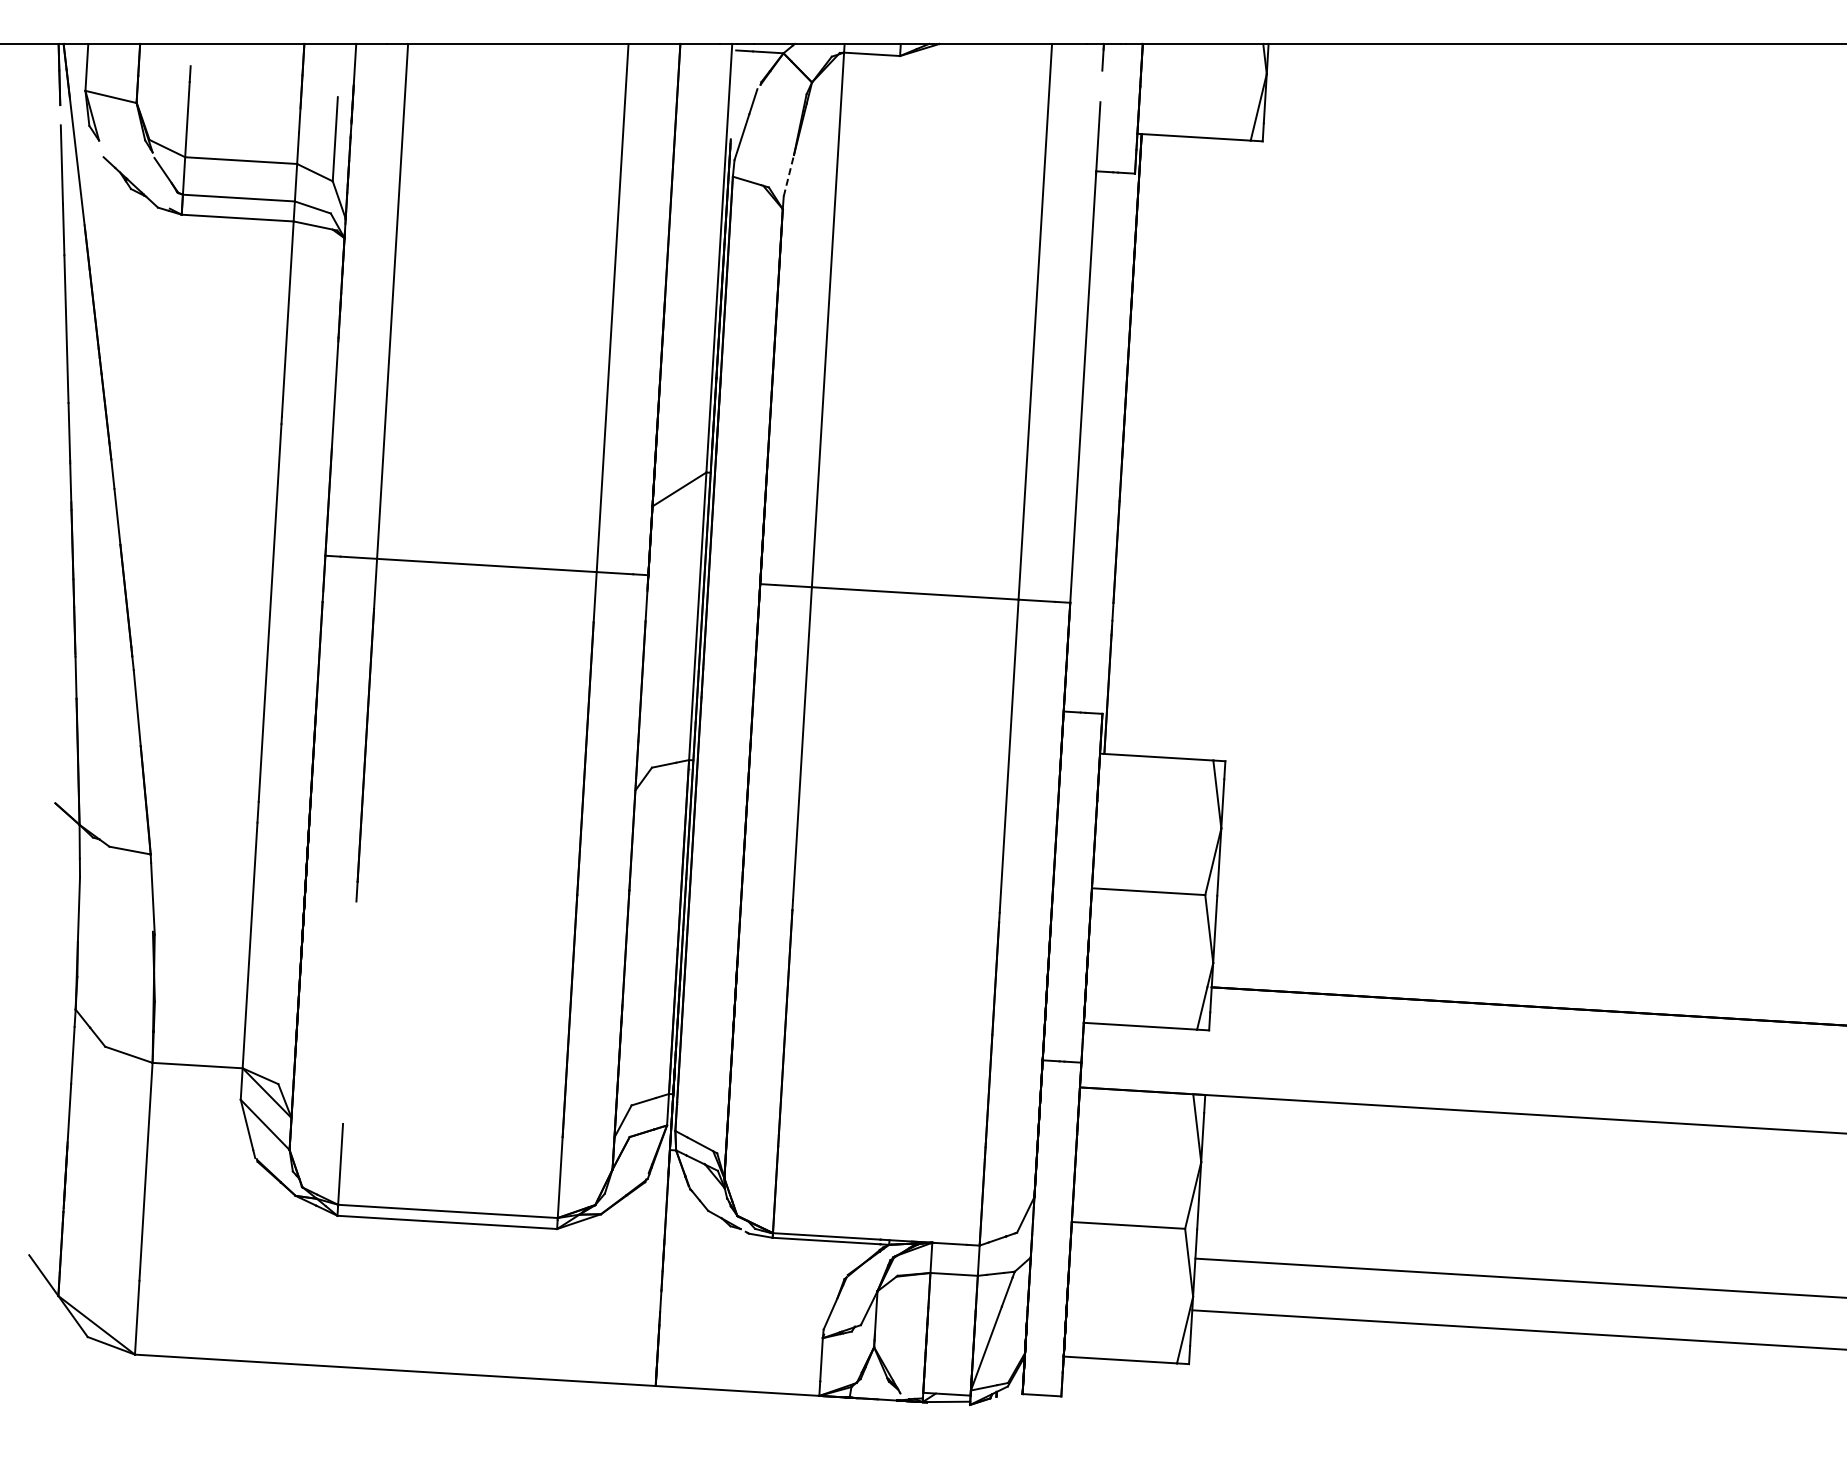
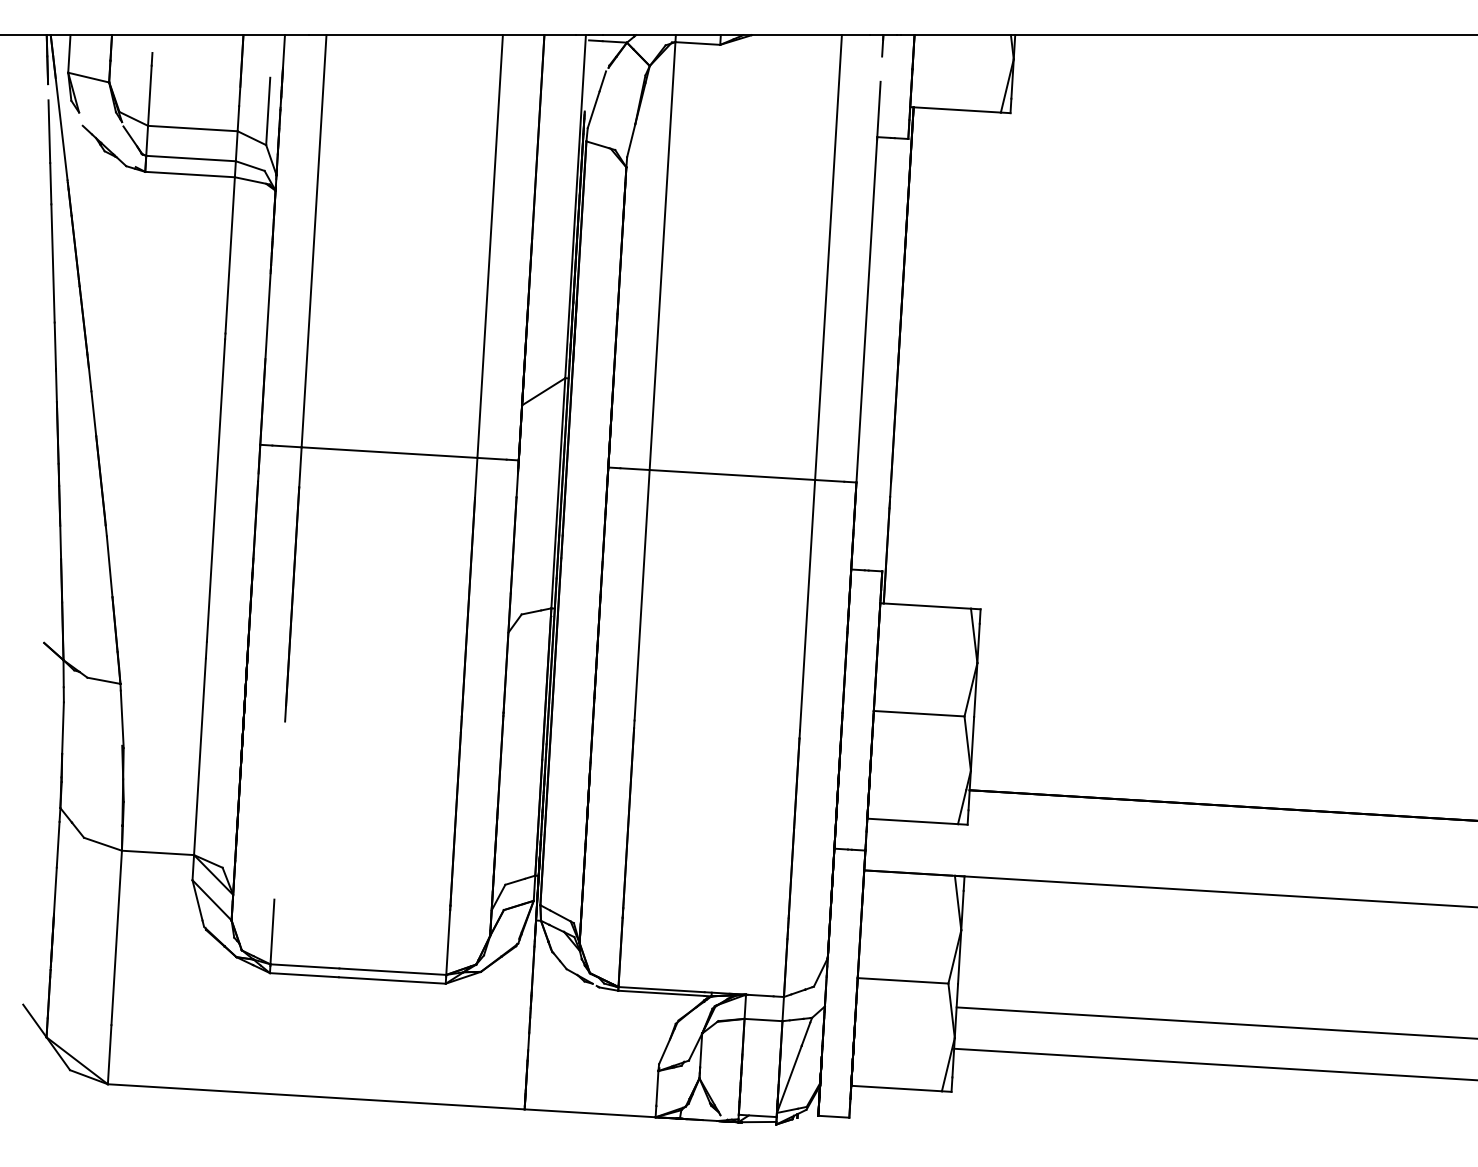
line: (789, 175) -> (631, 140), dashed -> solid

